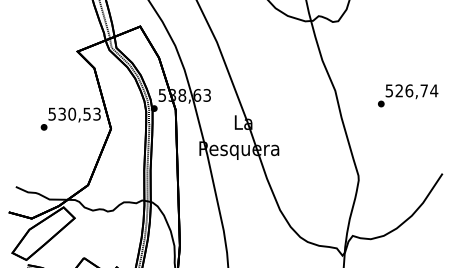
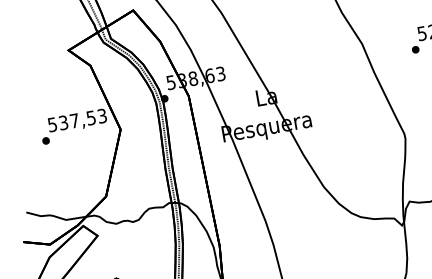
text: (72, 113) -> (74, 120), 530,53 -> 537,53

